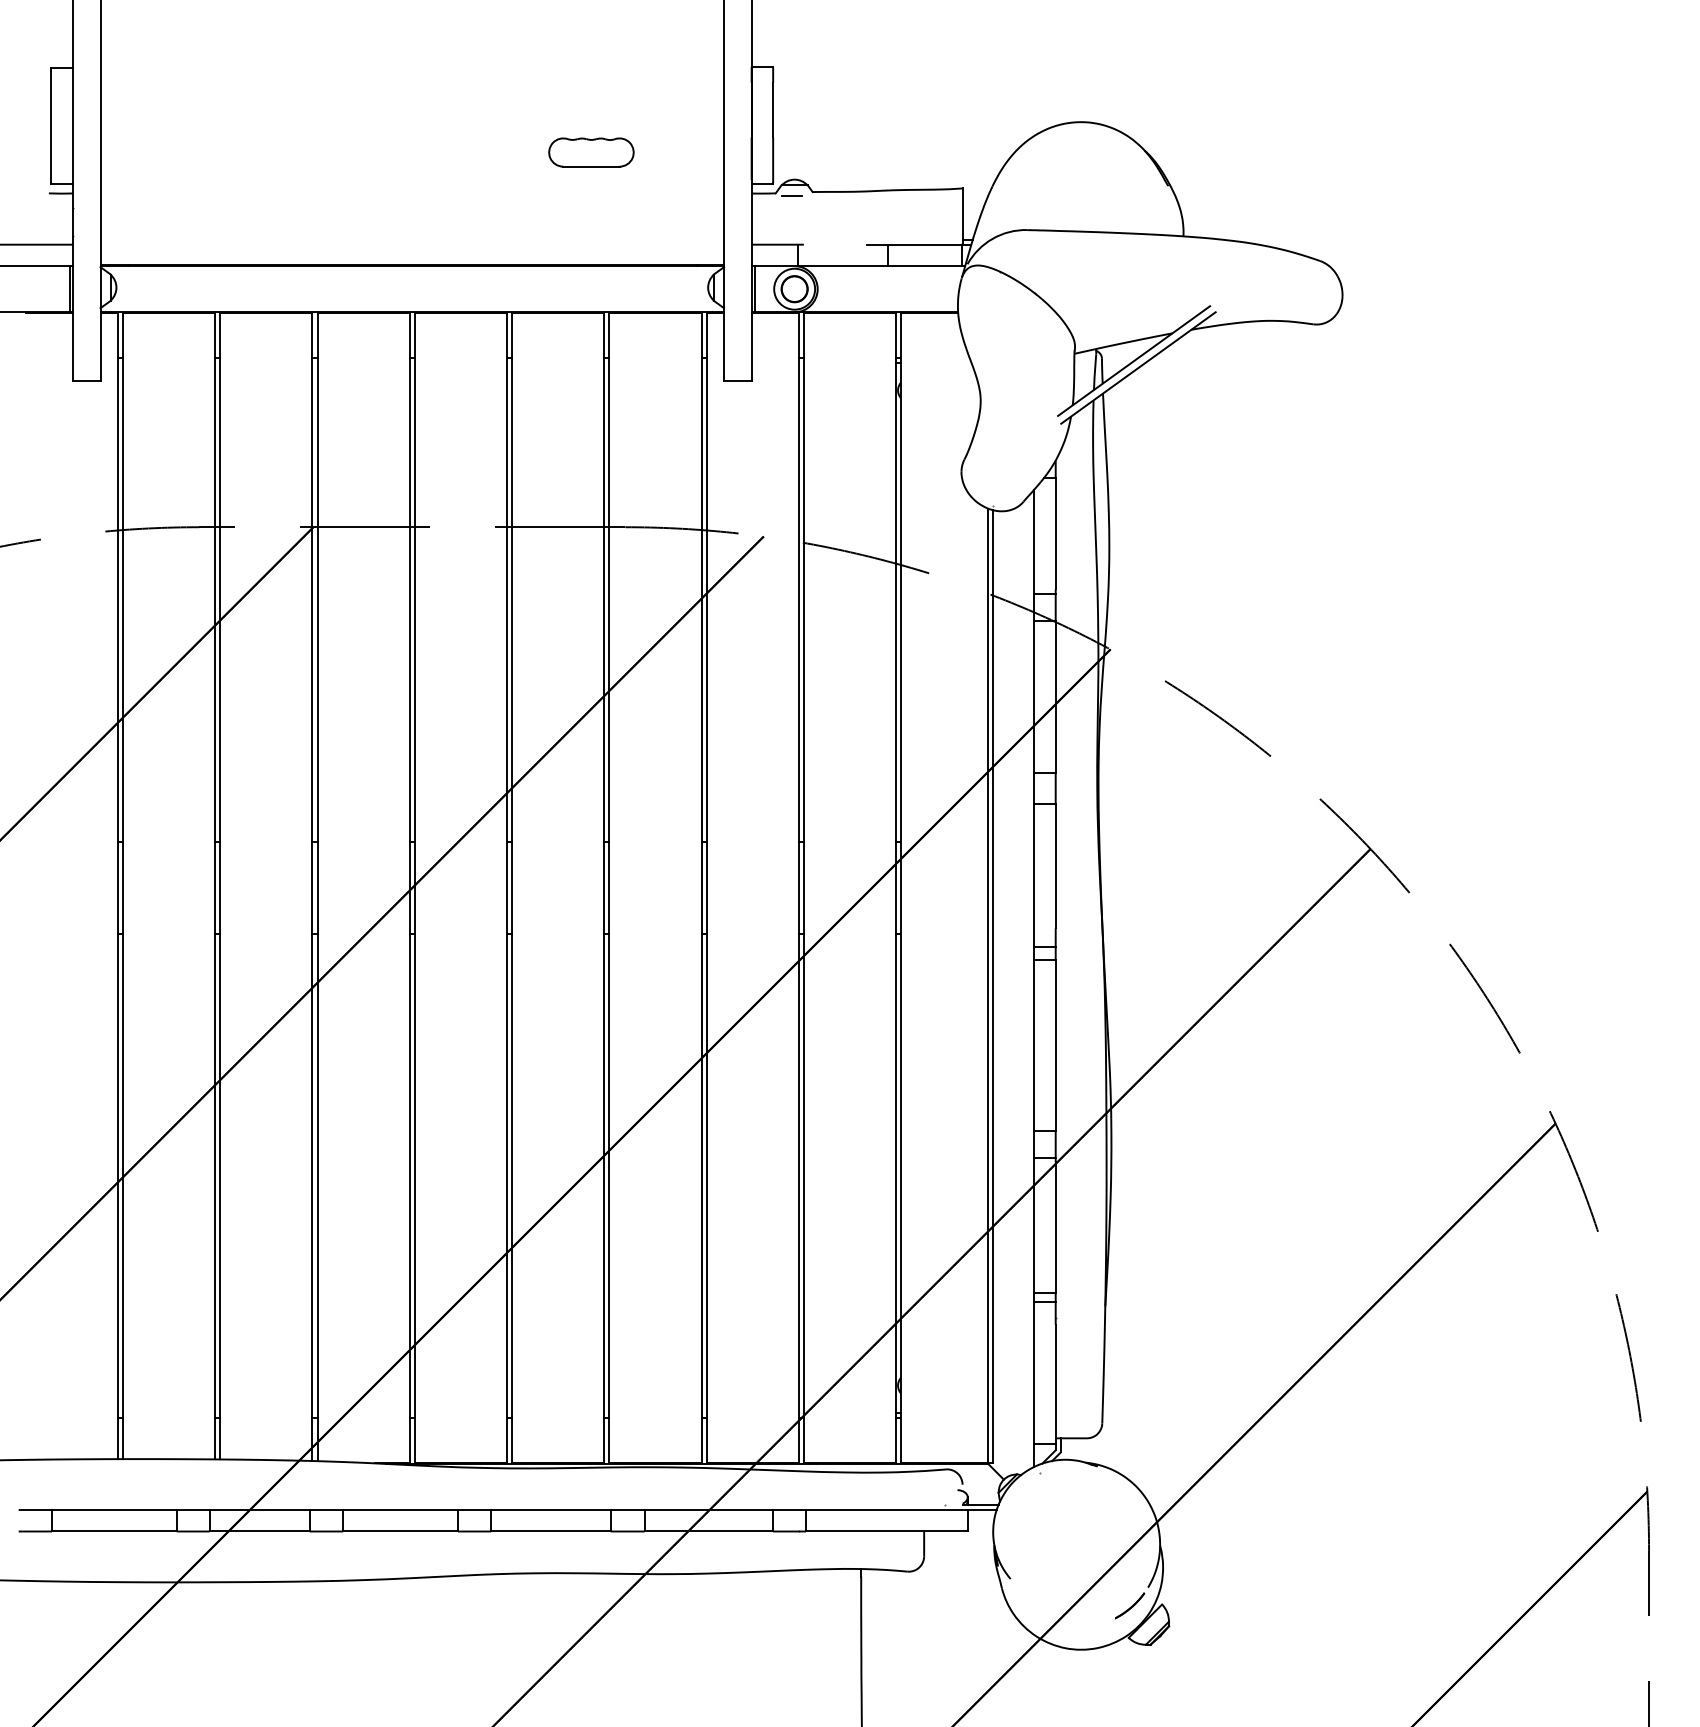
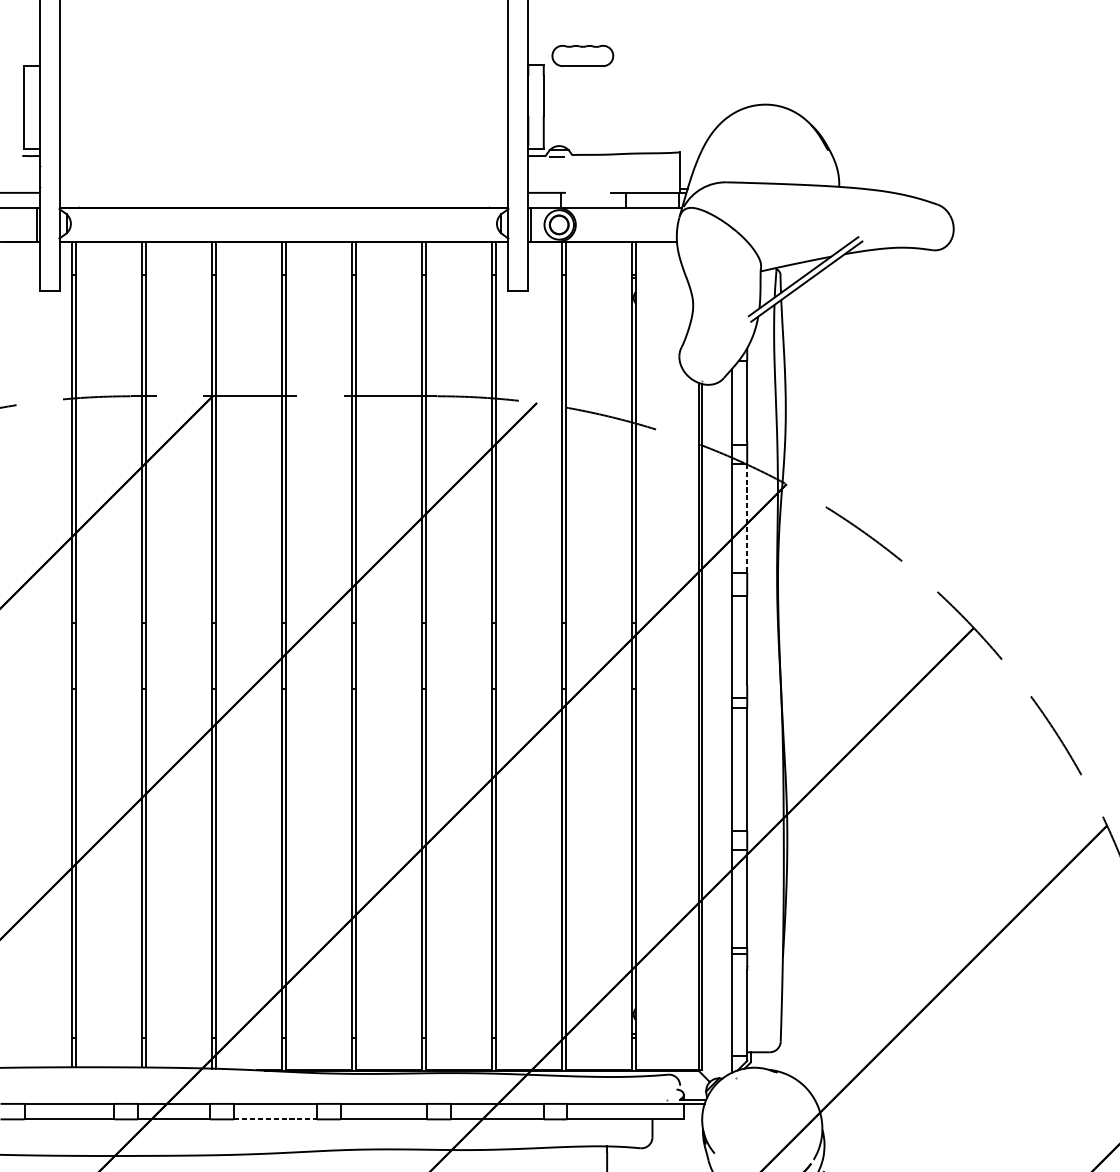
part: (591, 152) -> (582, 55), moved
line: (1055, 696) -> (747, 518), solid -> dashed
line: (400, 1531) -> (275, 1119), solid -> dashed

